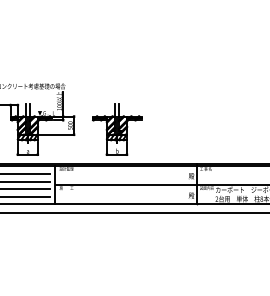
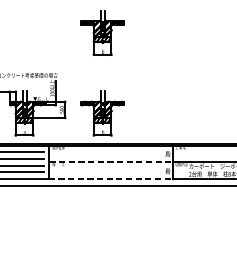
part: (117, 37) -> (103, 32), added
line: (127, 185) -> (111, 162), solid -> dashed
line: (126, 204) -> (111, 179), solid -> dashed

